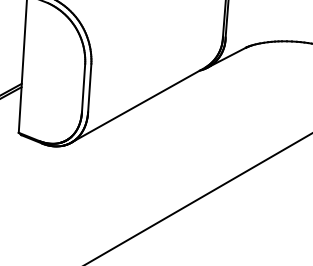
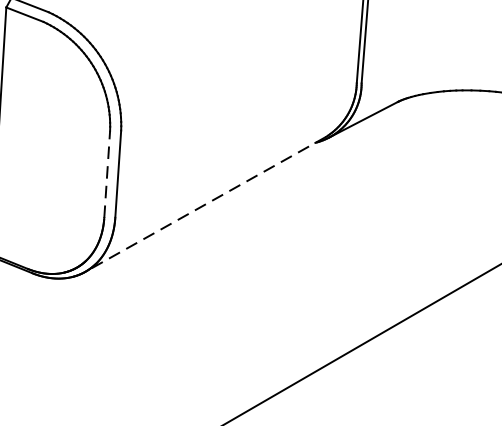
line: (83, 87) -> (107, 173), solid -> dashed
line: (138, 104) -> (205, 203), solid -> dashed

